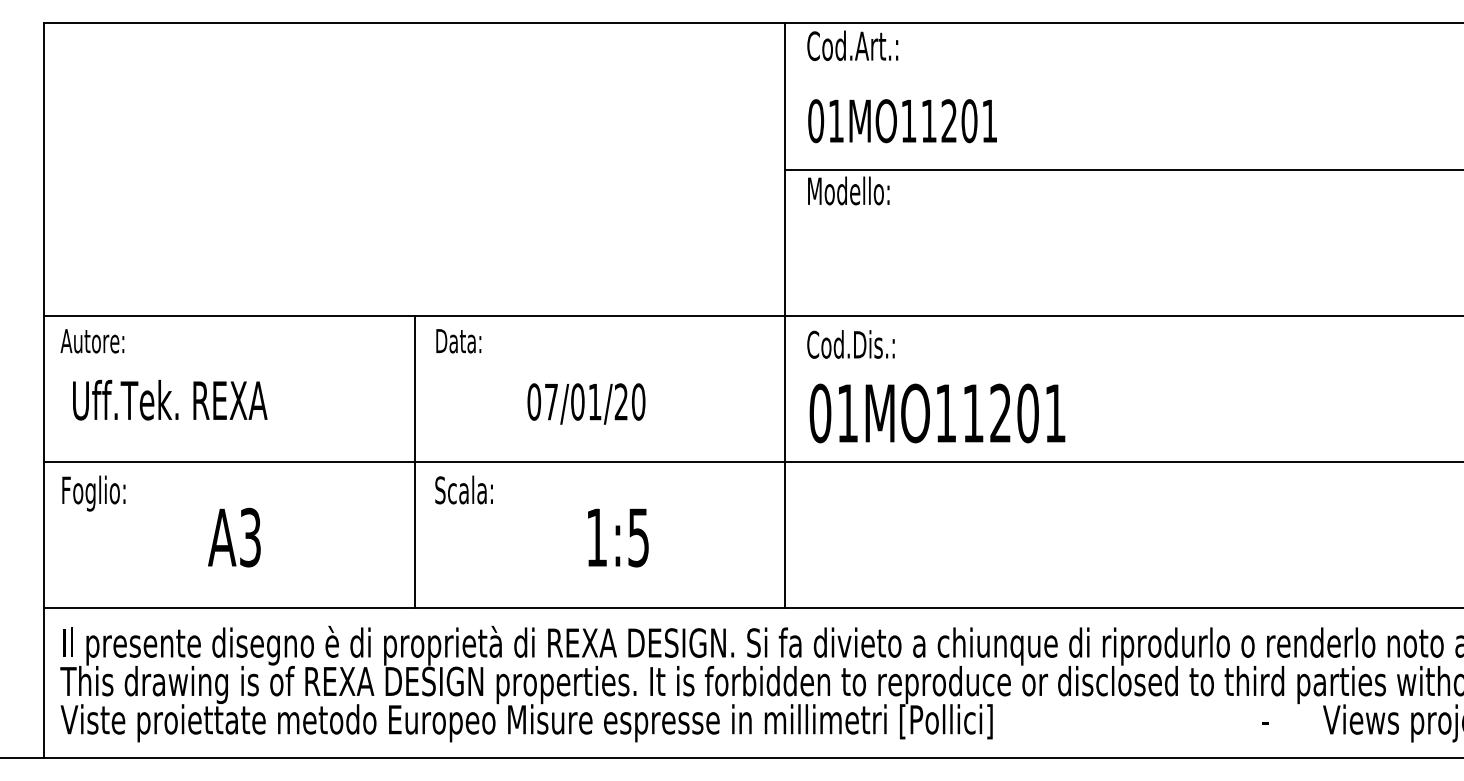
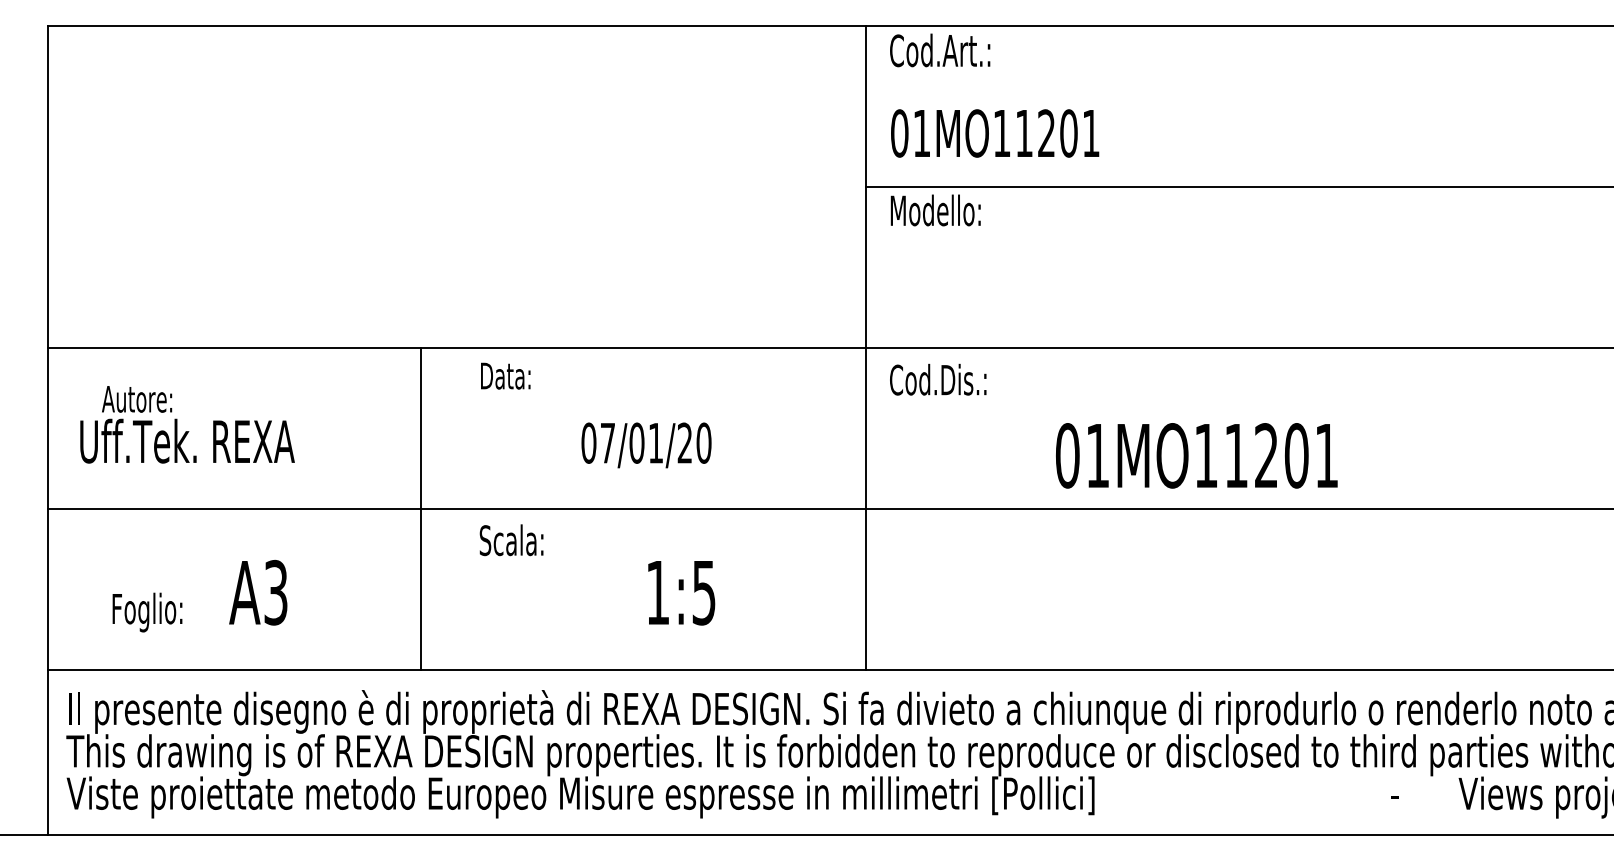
text: (92, 341) -> (137, 399), moved
text: (937, 413) -> (1196, 455), moved
line: (414, 461) -> (420, 508), moved
text: (93, 493) -> (147, 612), moved

